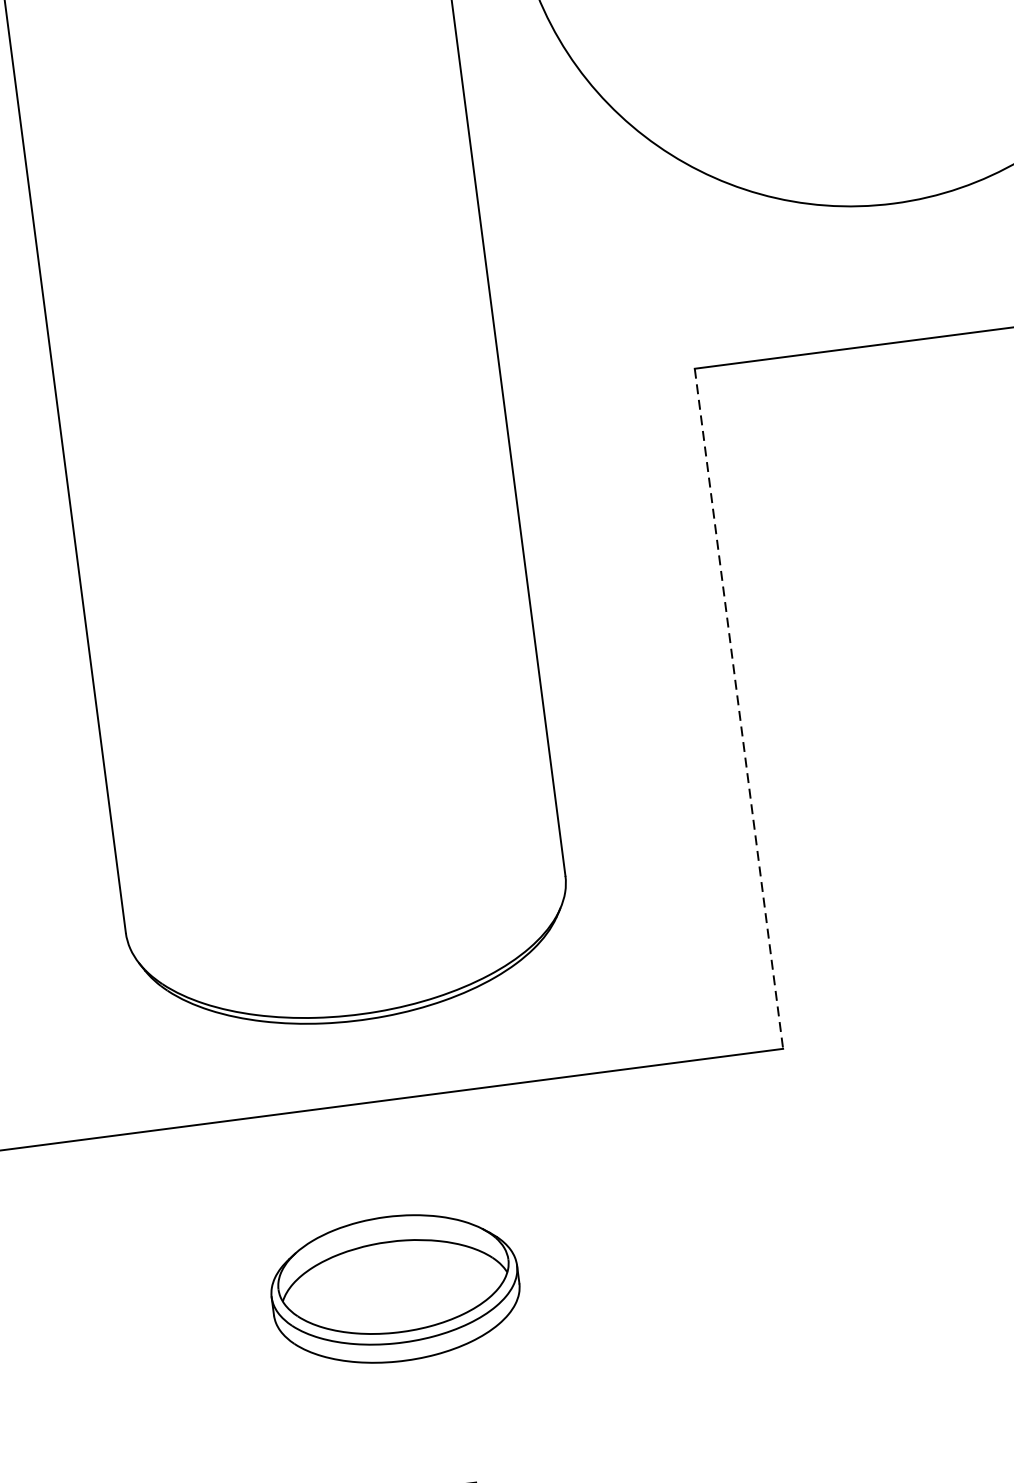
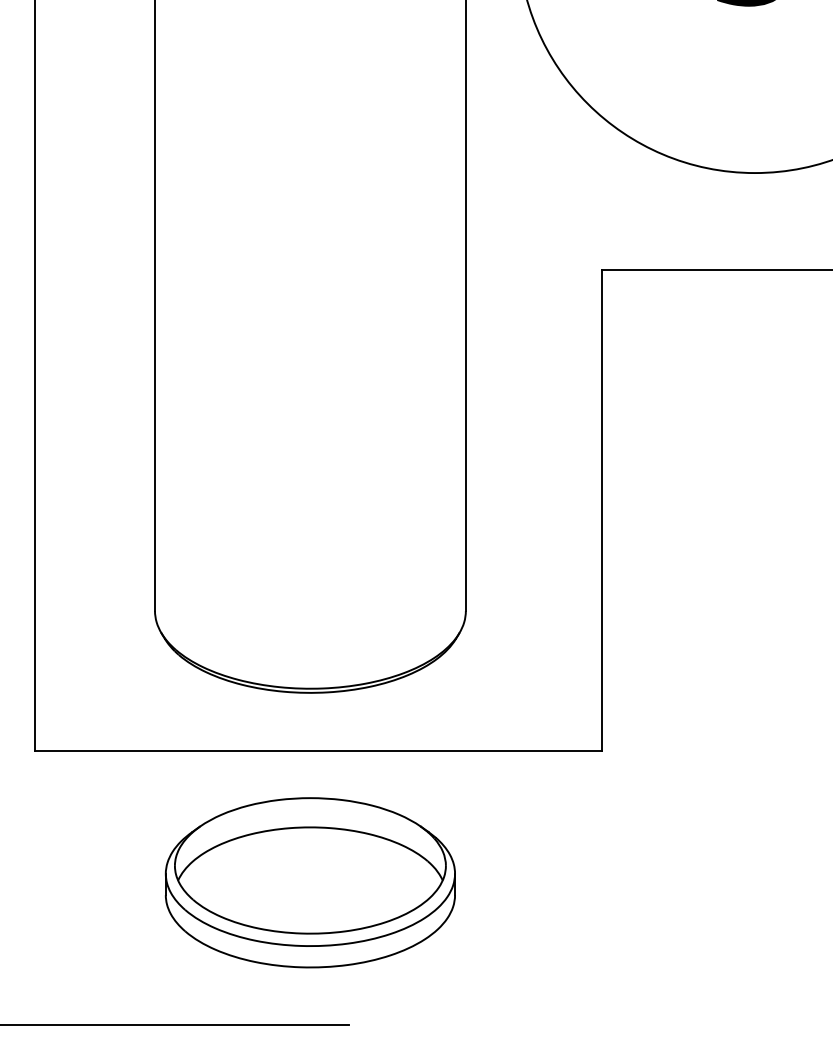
line: (738, 708) -> (601, 510), dashed -> solid
part: (394, 1288) -> (309, 882), size x1.67

